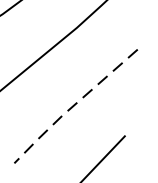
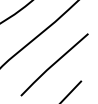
line: (72, 105) -> (52, 64), dashed -> solid

